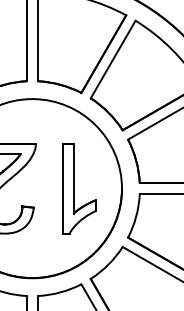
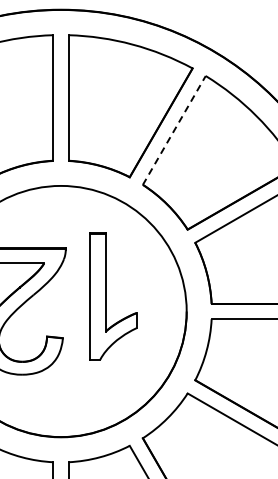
line: (113, 59) -> (174, 130), solid -> dashed
part: (74, 188) -> (106, 296), moved

